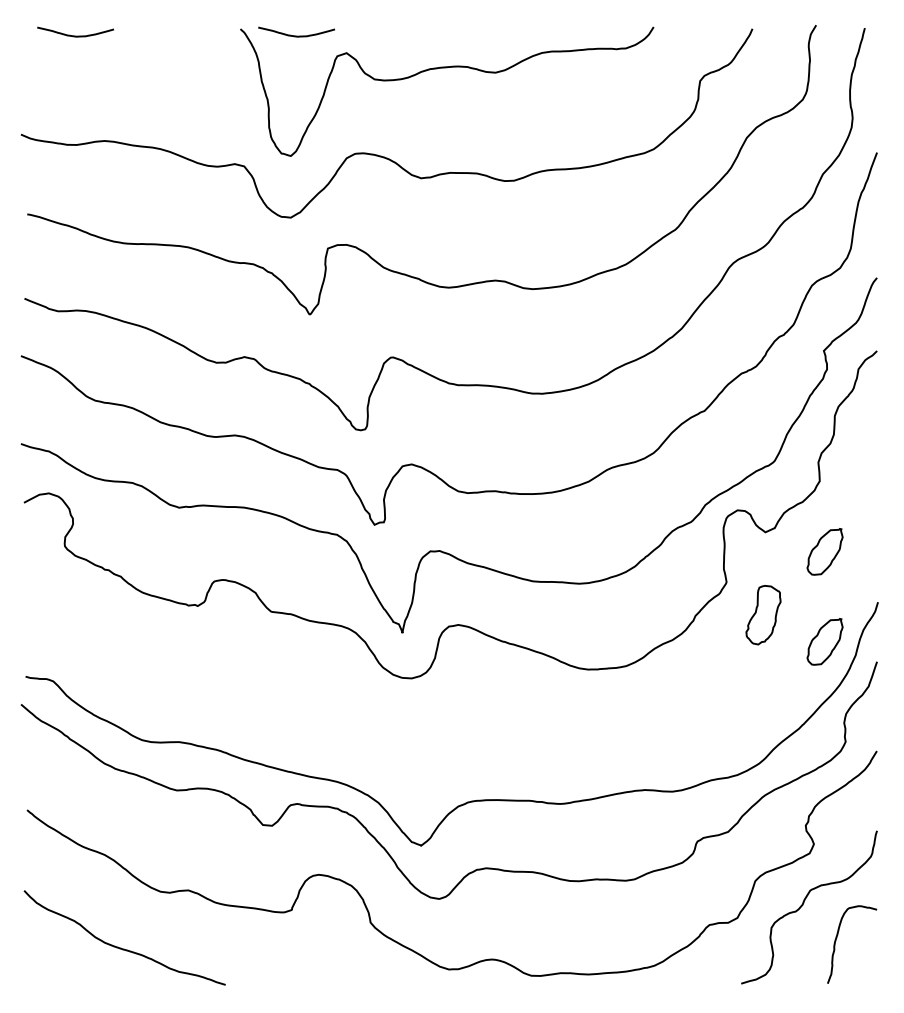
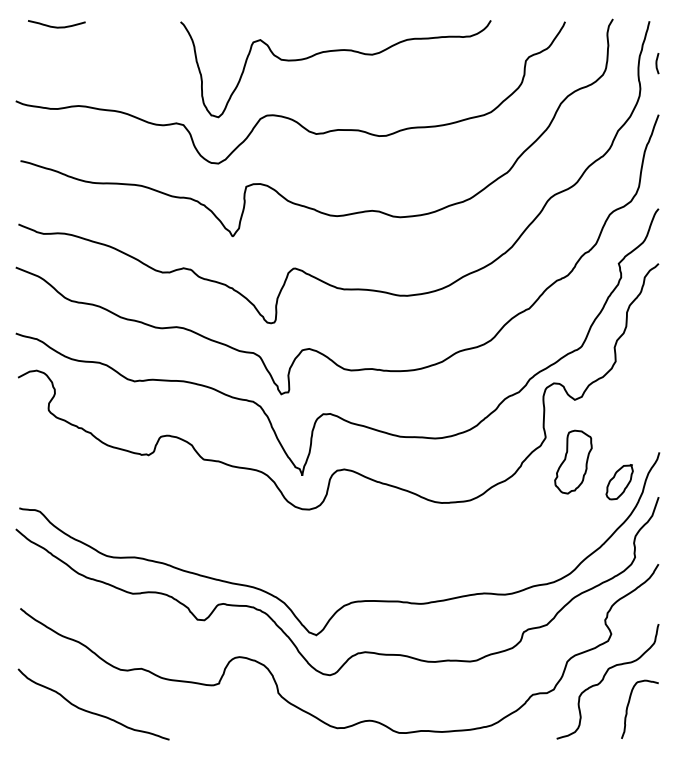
curve: (296, 35) -> (222, 26), removed
curve: (874, 84) -> (656, 63), added
part: (824, 551) -> (619, 414), removed
part: (763, 614) -> (573, 461), size x1.43

